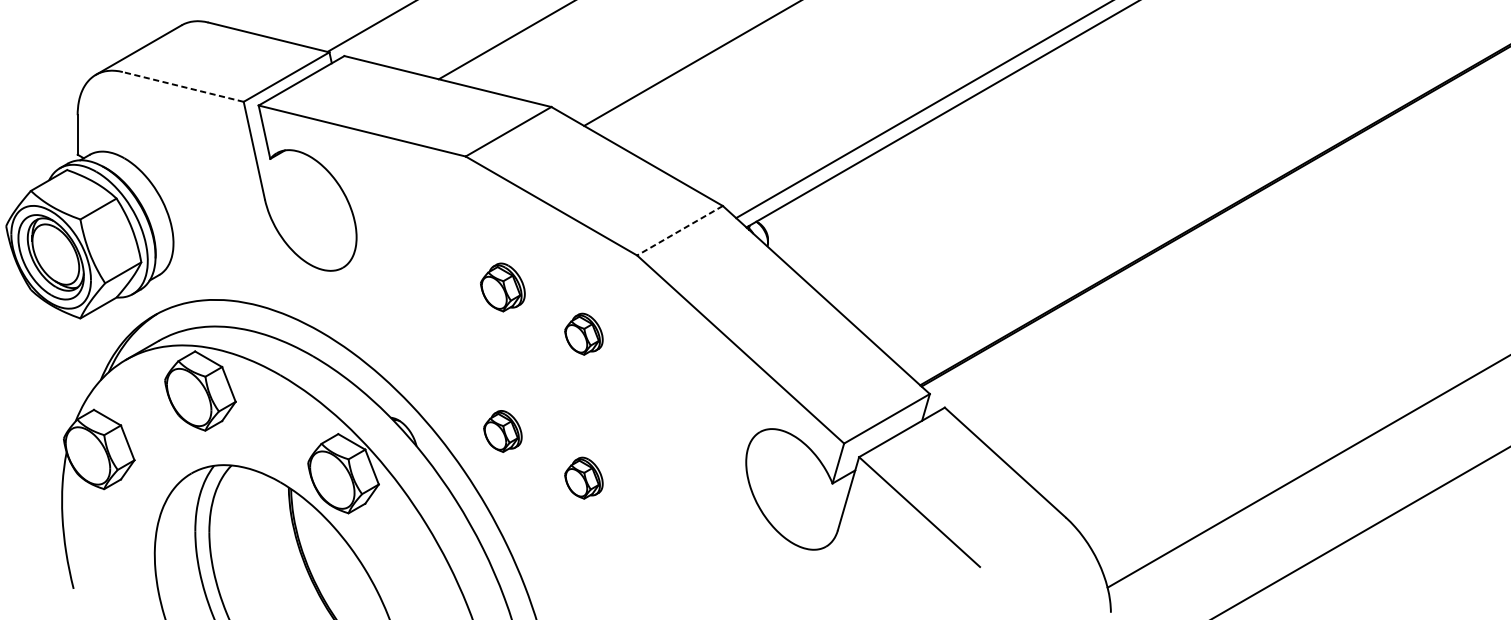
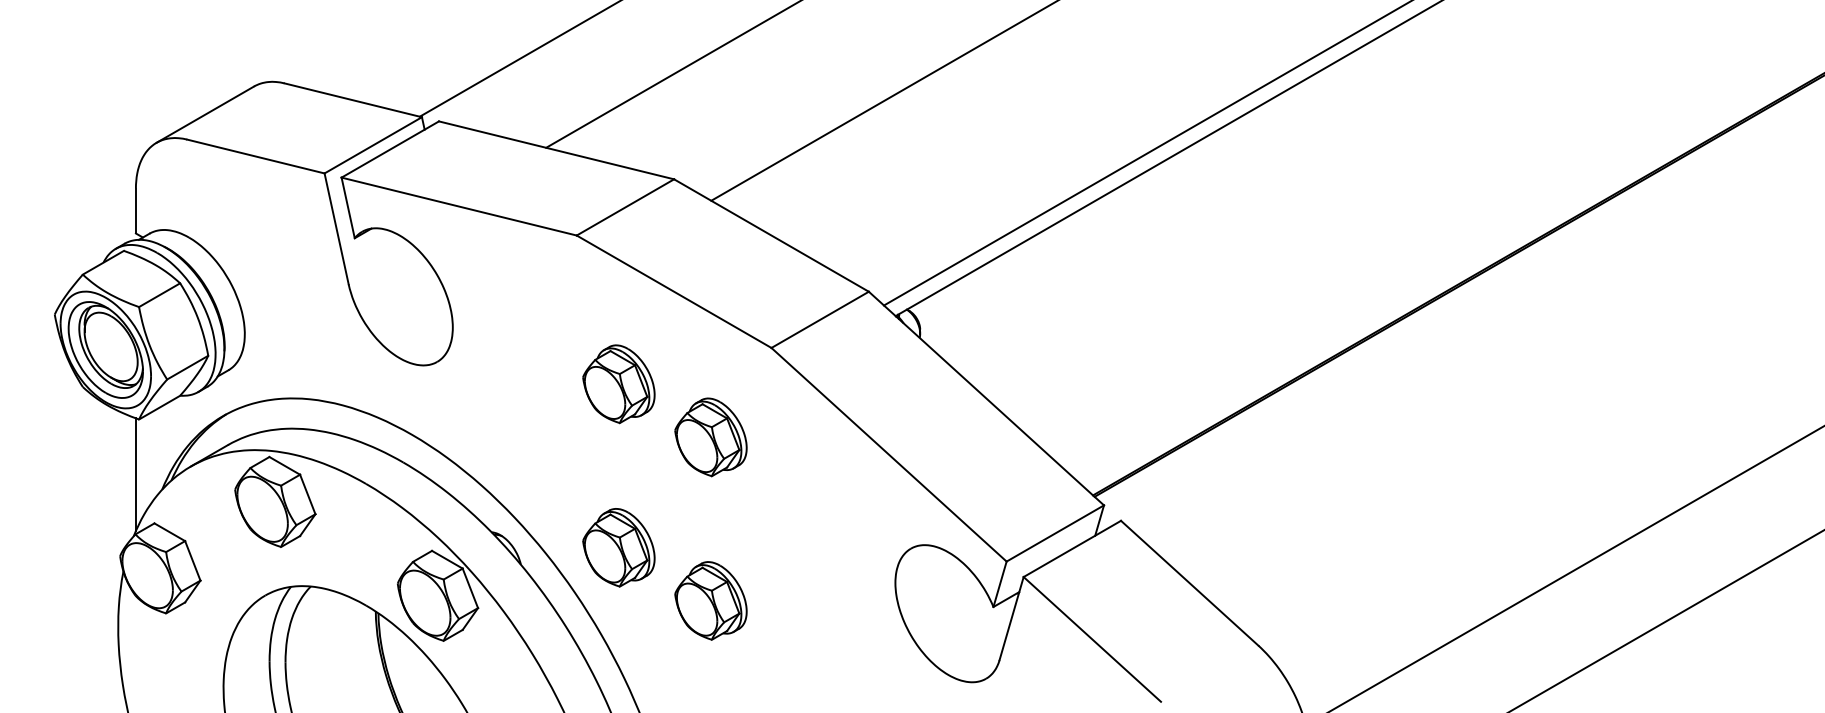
line: (182, 86) -> (255, 156), dashed -> solid
line: (679, 231) -> (819, 320), dashed -> solid
part: (502, 287) -> (618, 384), size x1.43
part: (583, 334) -> (710, 437), size x1.67
line: (77, 366) -> (135, 474), added
part: (502, 431) -> (618, 547), size x1.67
part: (583, 477) -> (710, 600), size x1.67

